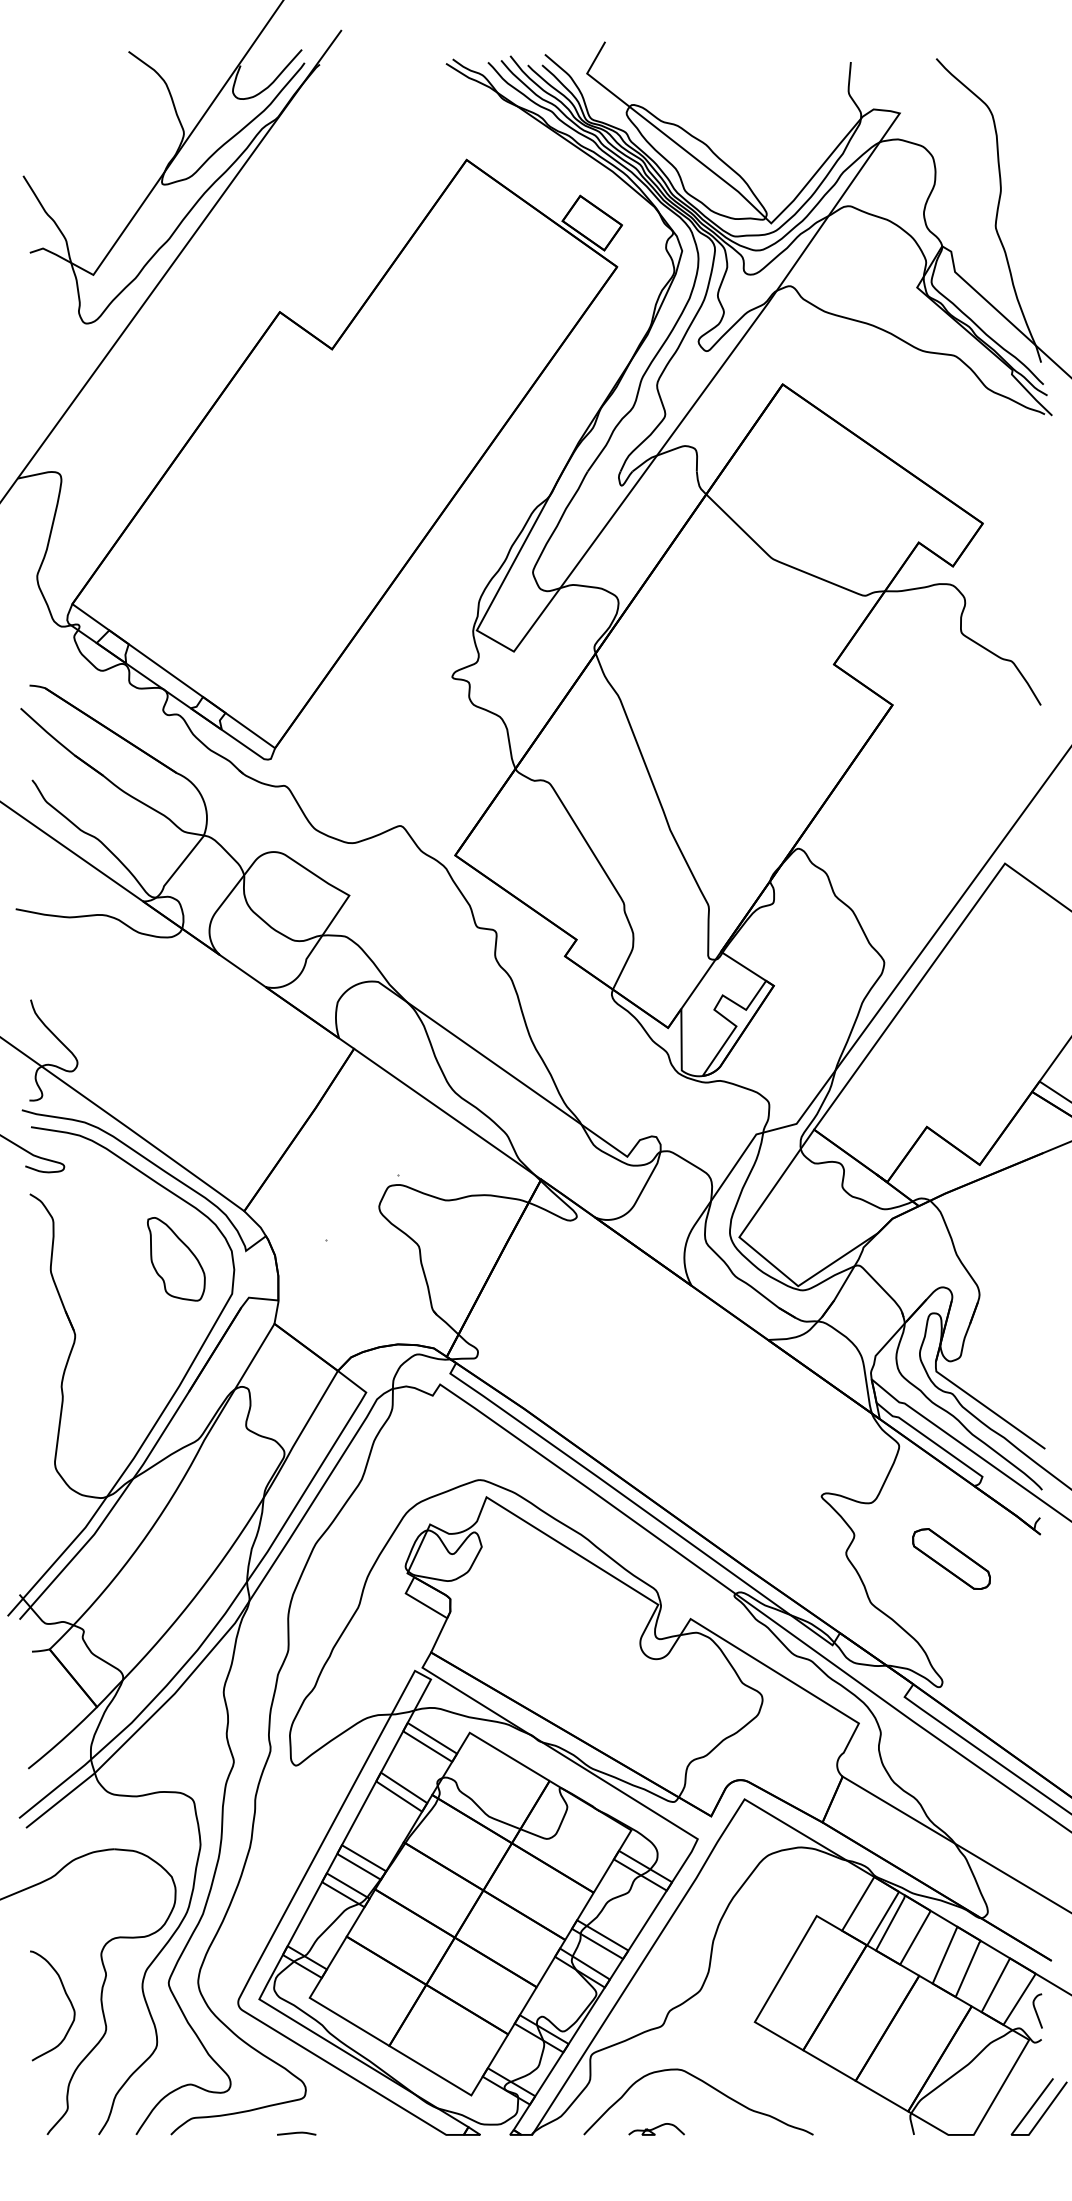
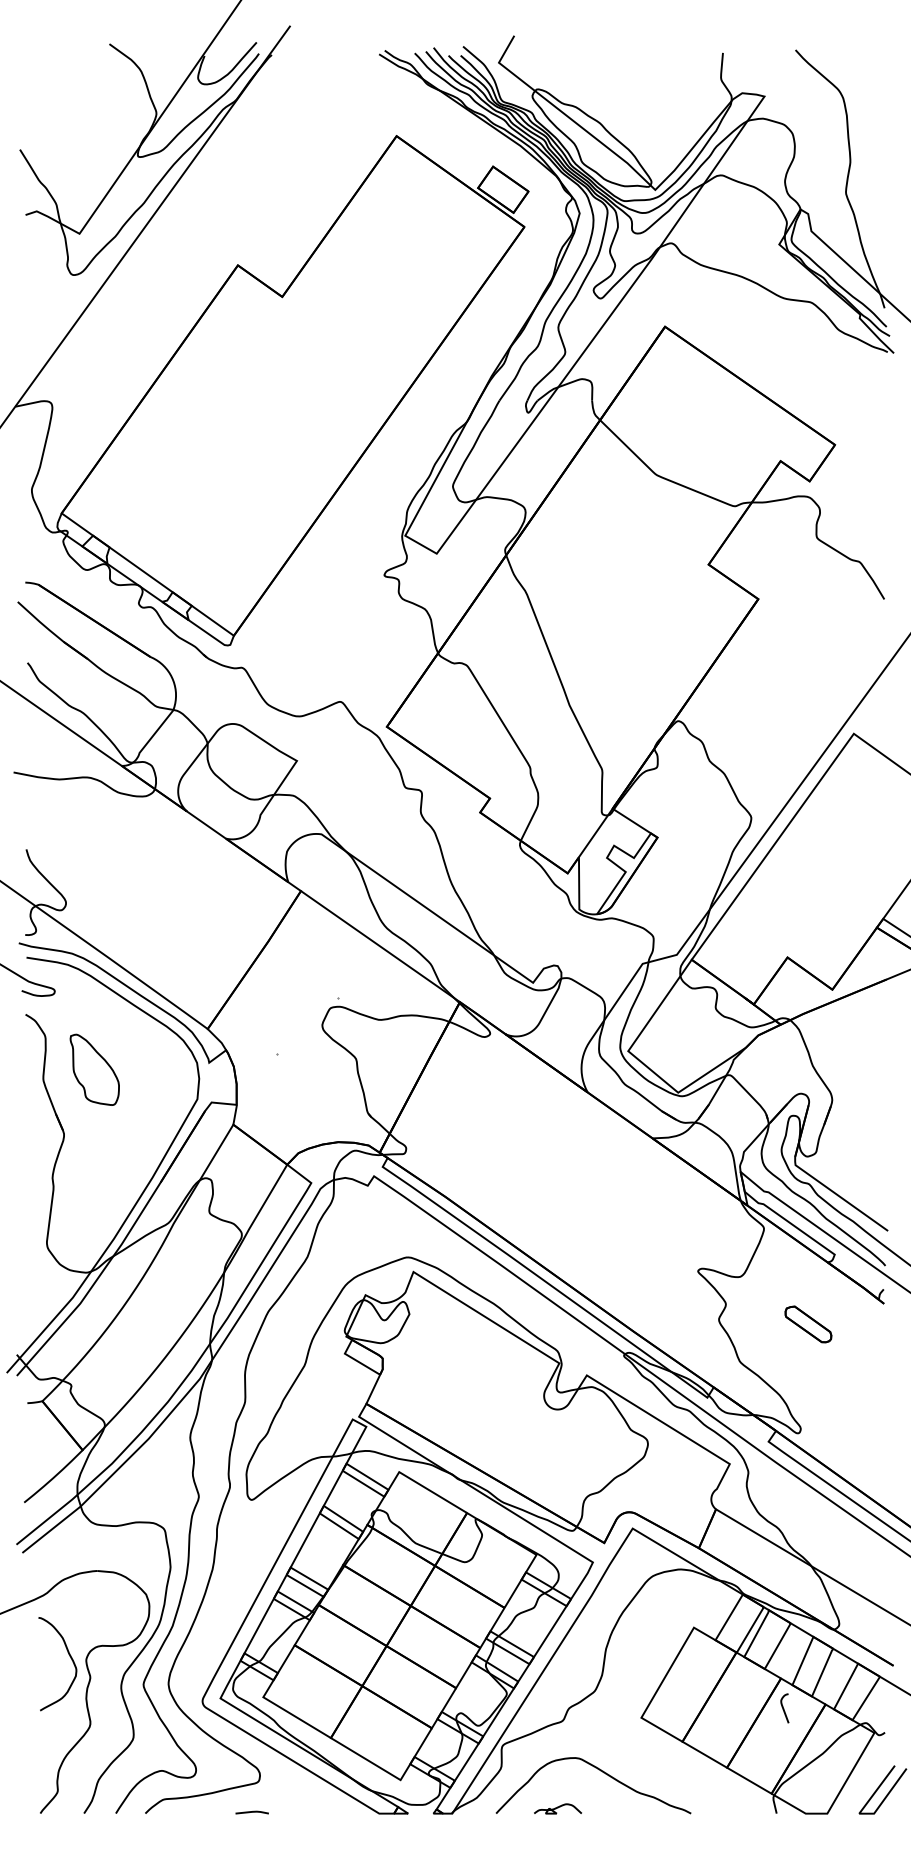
part: (176, 1259) -> (94, 1070), moved
part: (951, 1558) -> (808, 1324), size x0.7
curve: (67, 1998) -> (70, 1657), moved
curve: (1036, 2010) -> (783, 1707), moved

